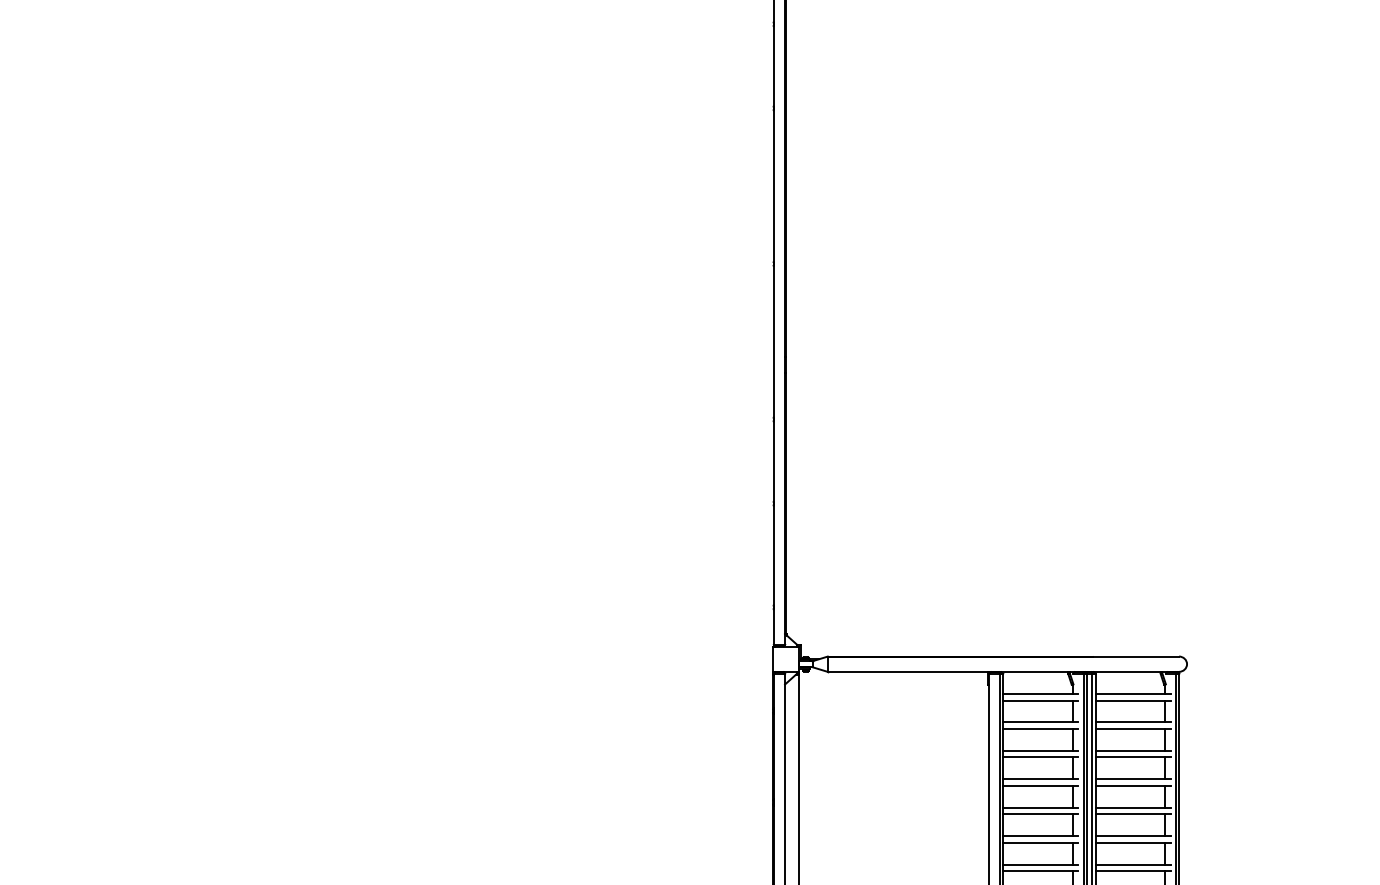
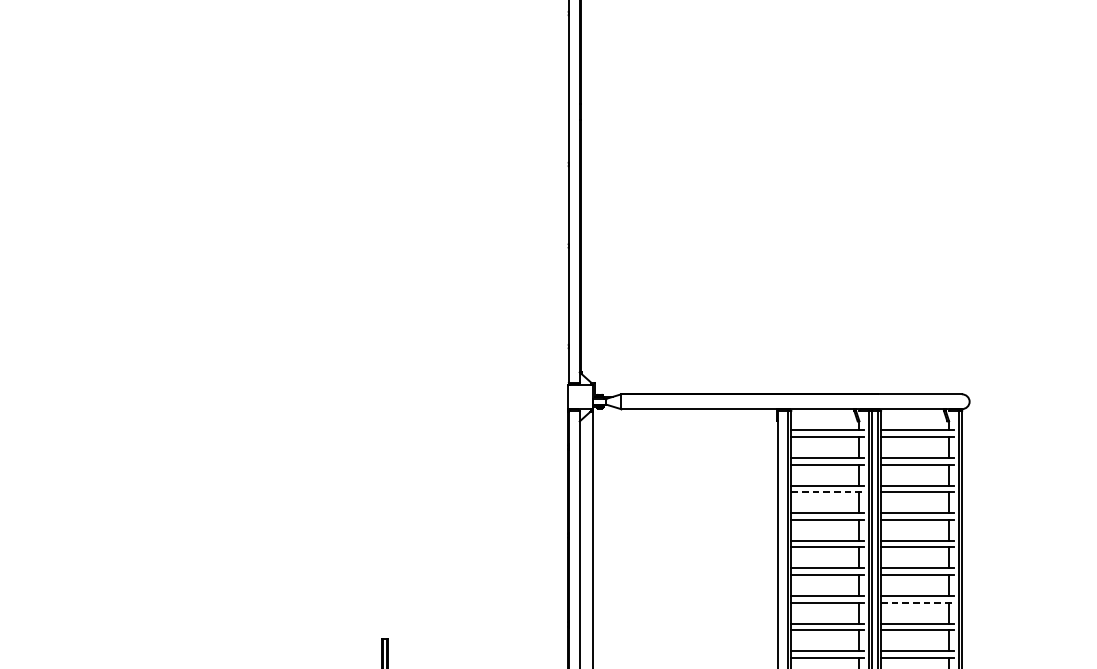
line: (1040, 757) -> (827, 492), solid -> dashed
line: (1133, 871) -> (917, 602), solid -> dashed

